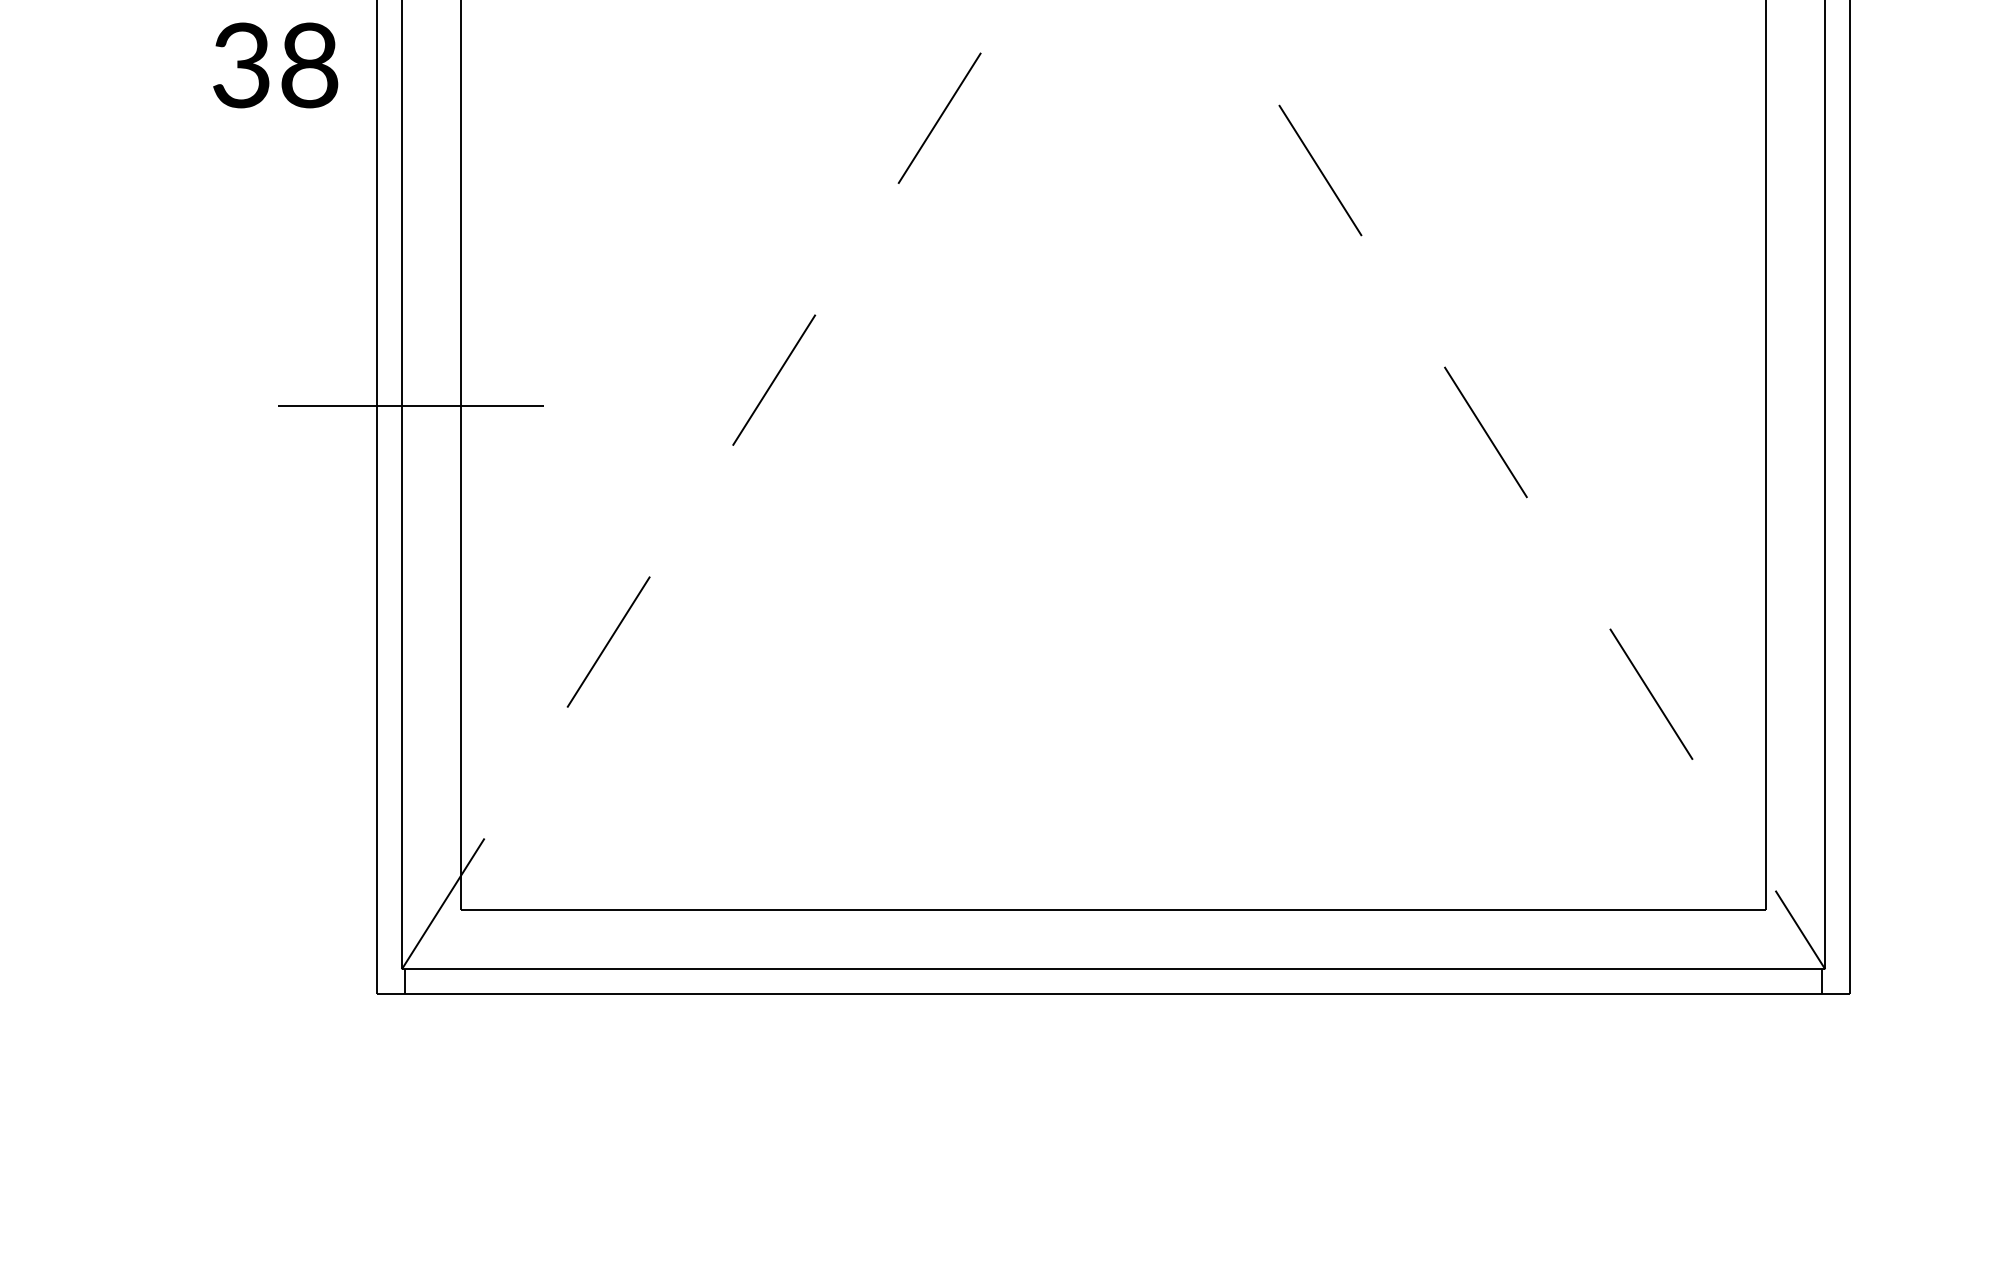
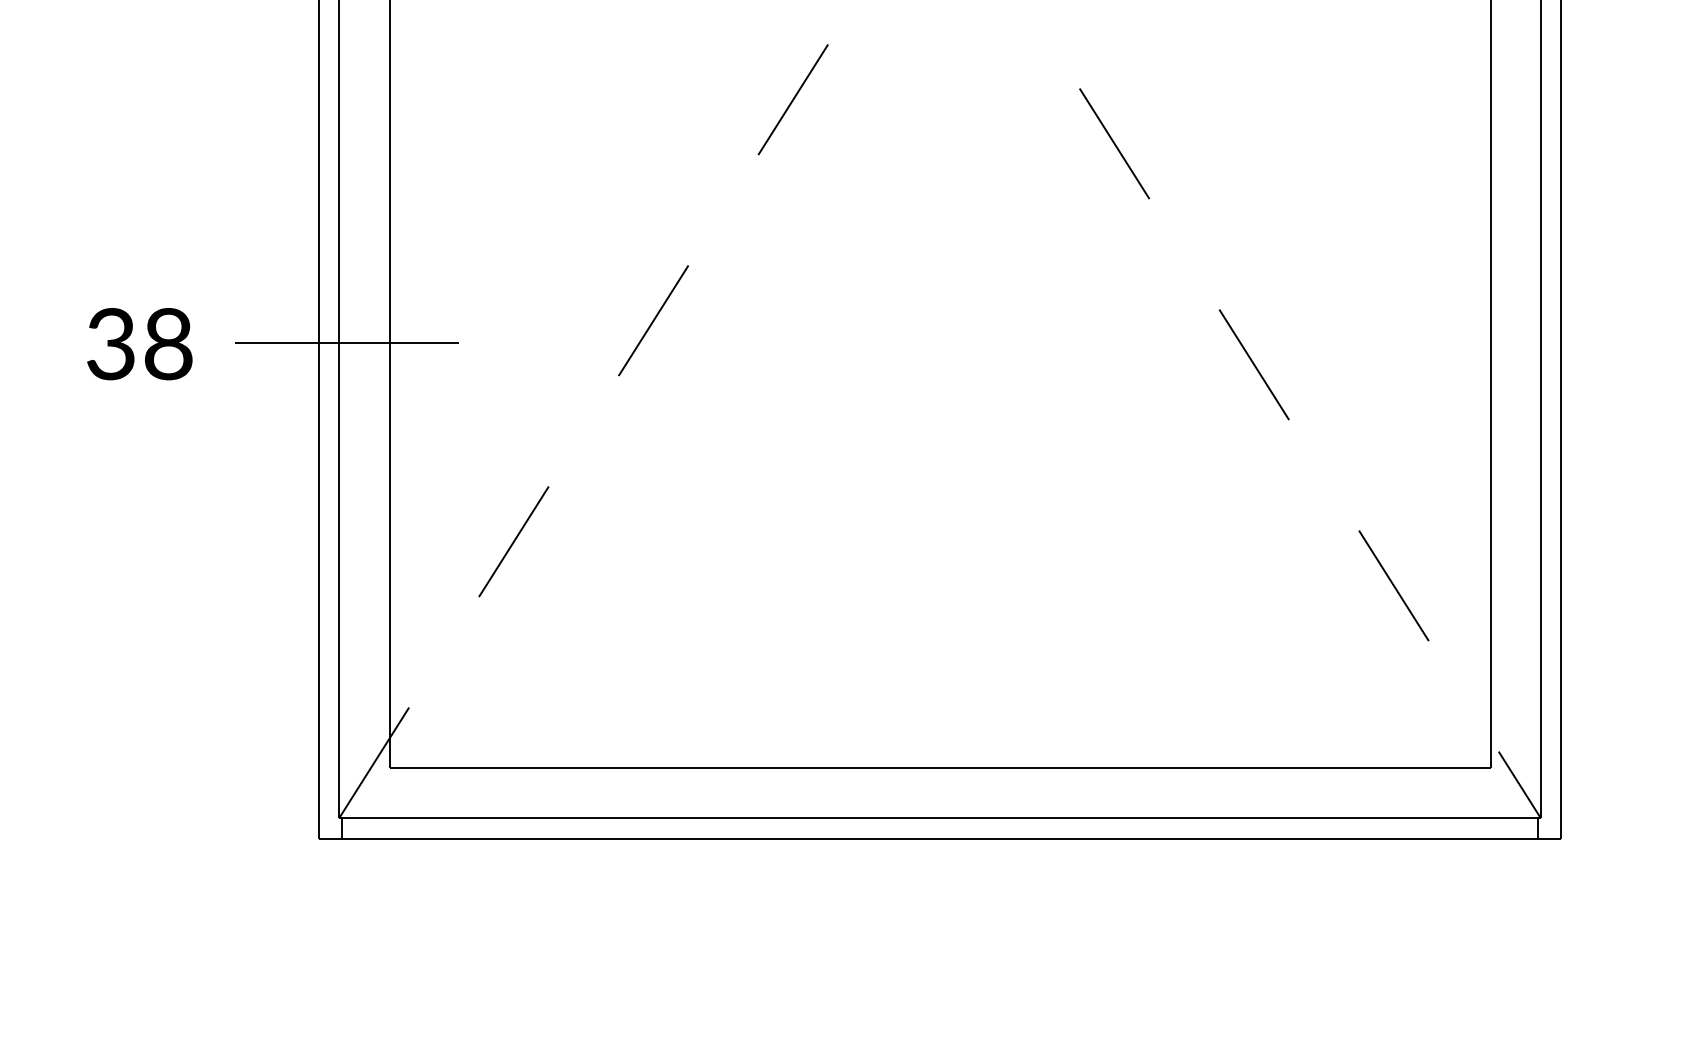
text: (275, 65) -> (139, 344), moved

